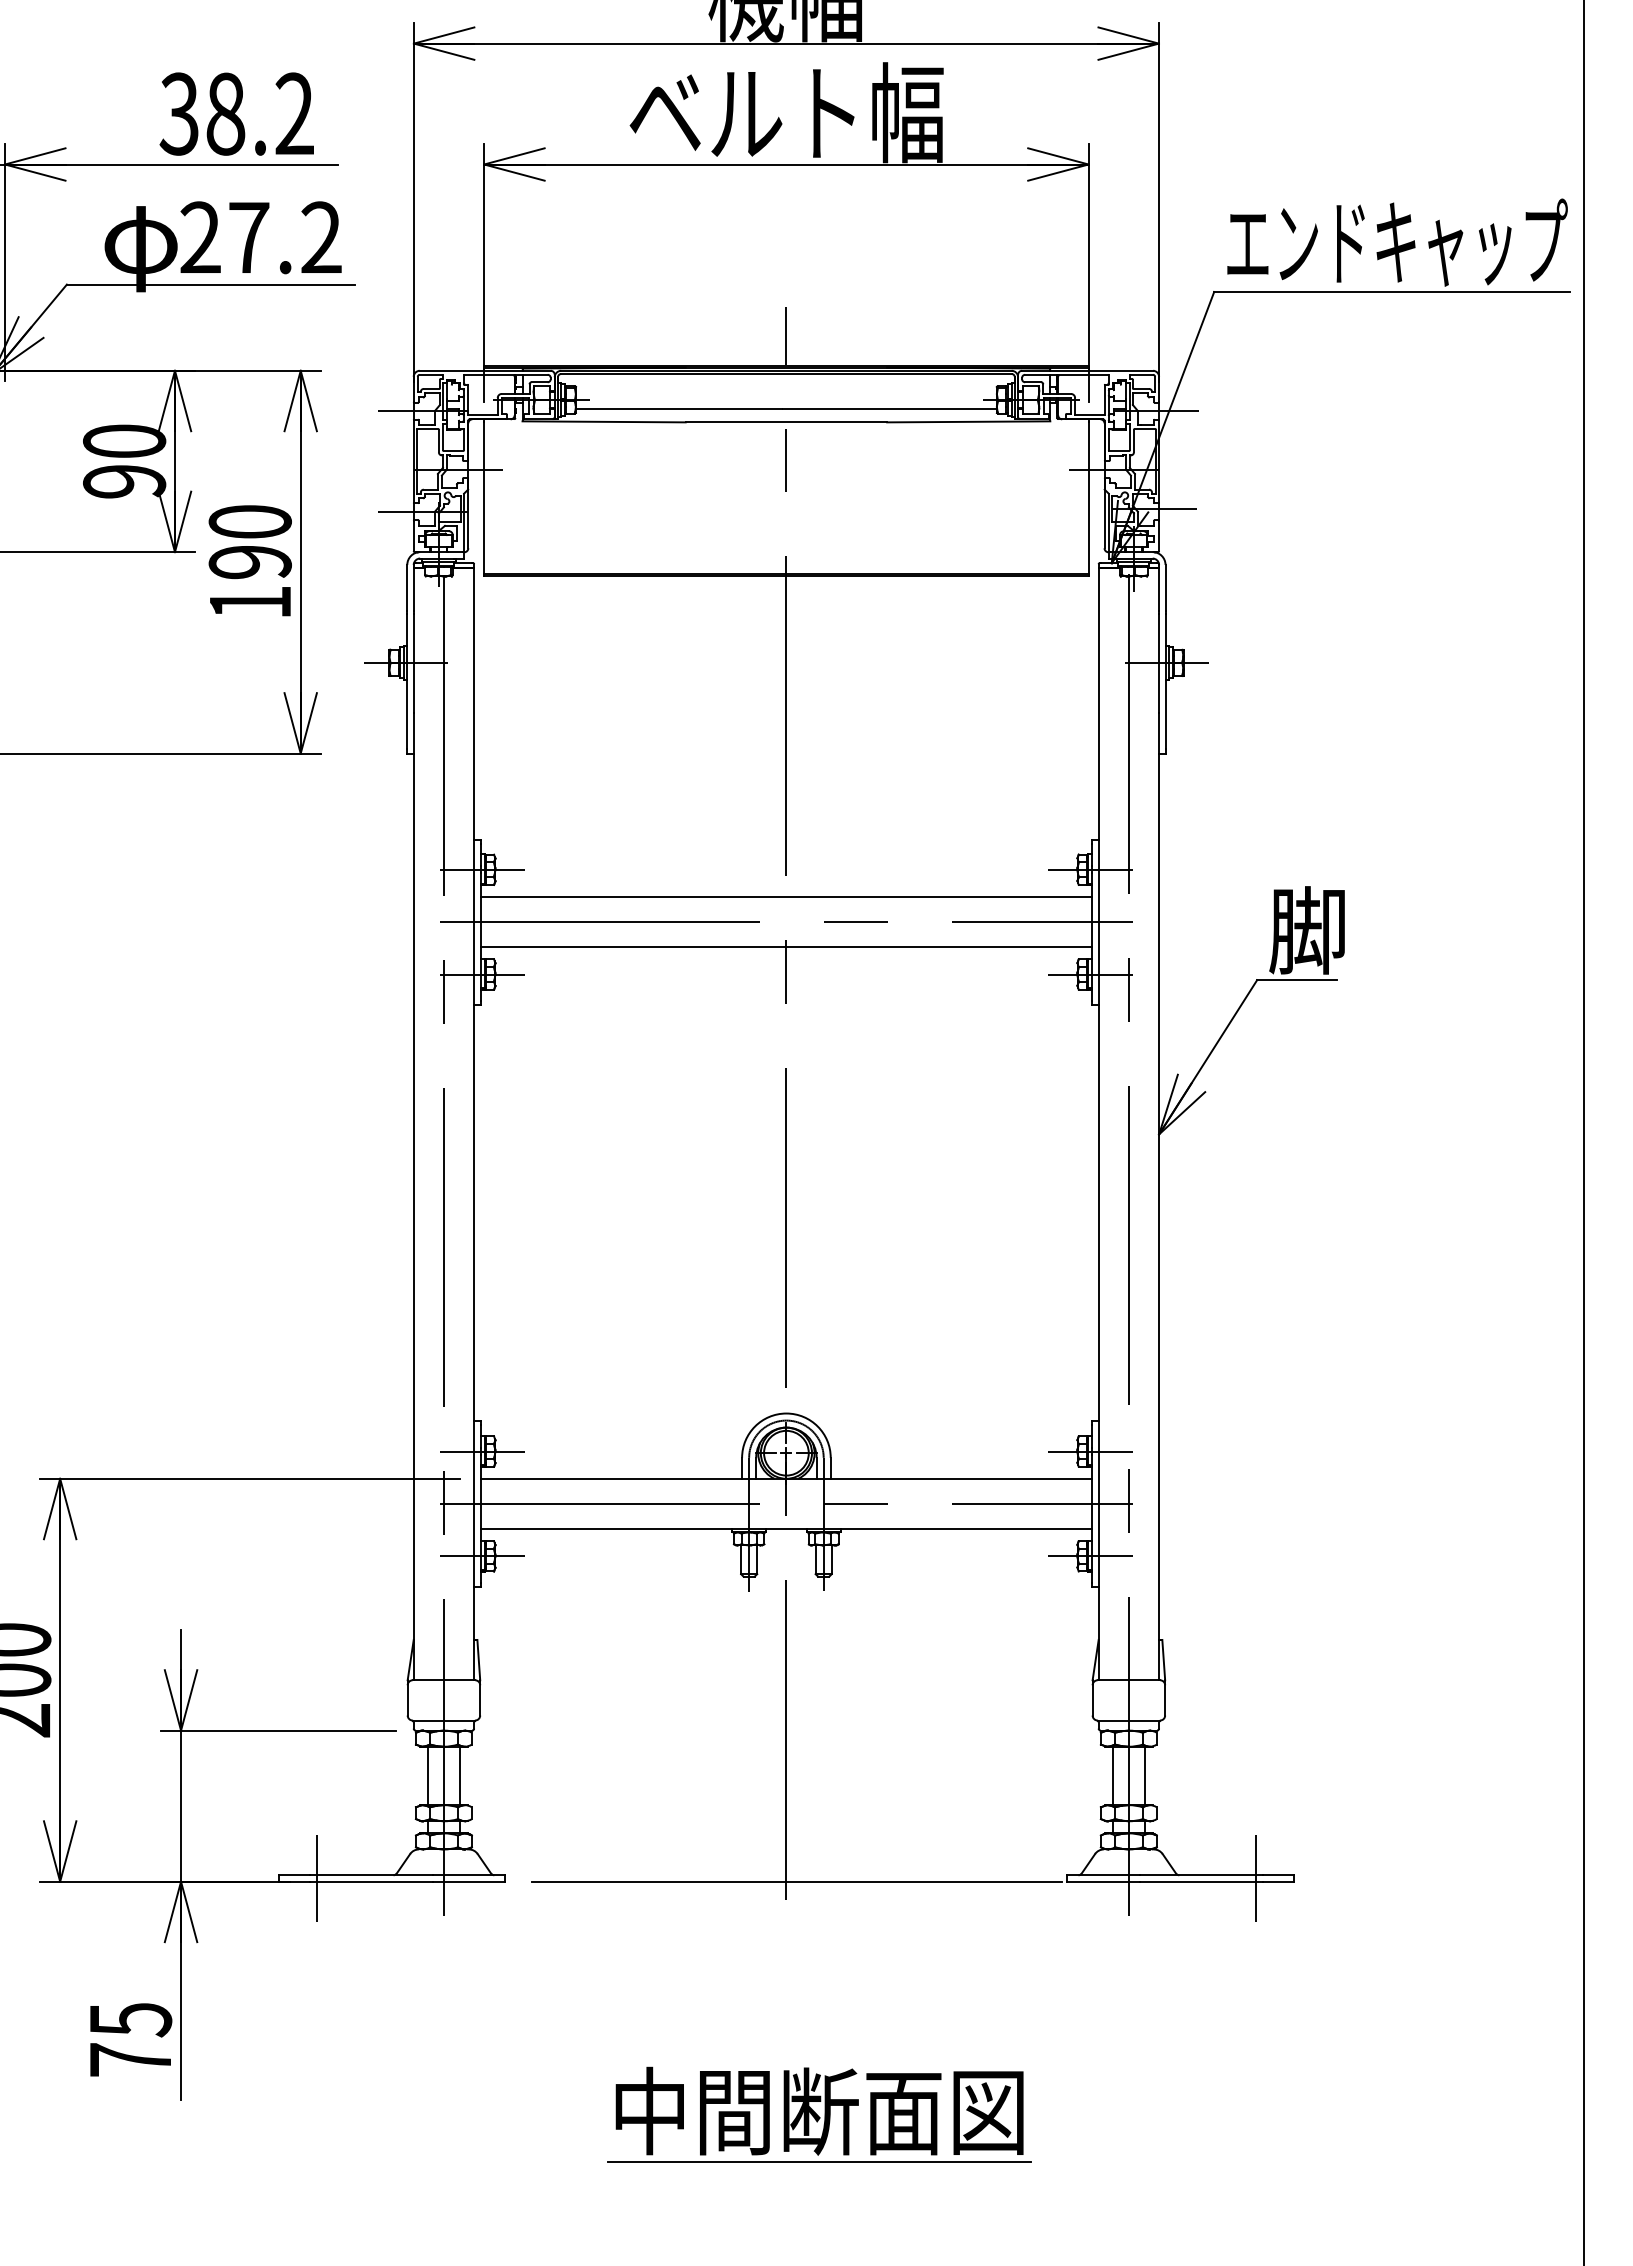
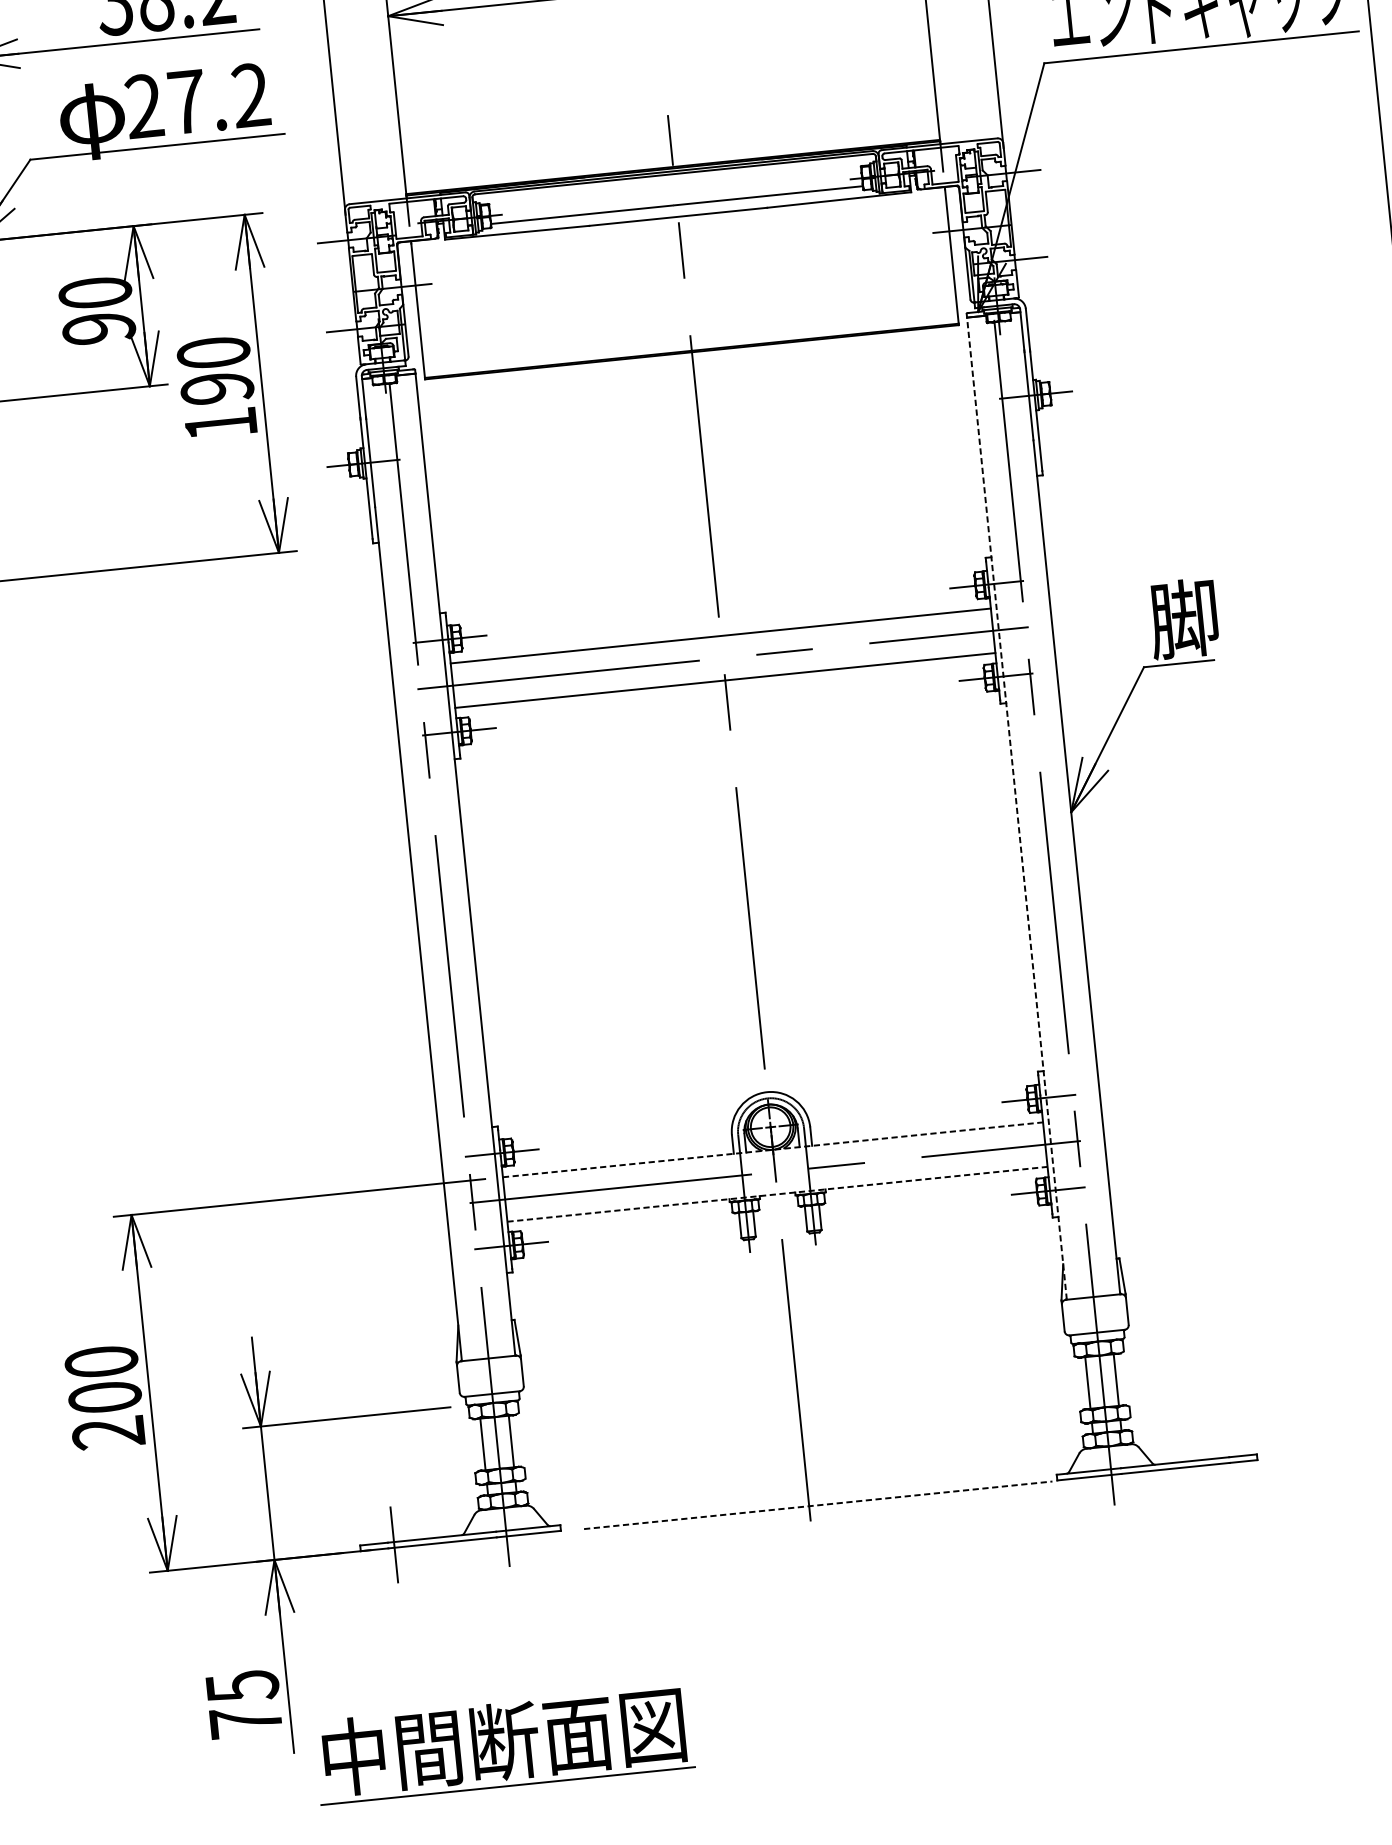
line: (1098, 1123) -> (1016, 808), solid -> dashed
line: (786, 1478) -> (773, 1149), solid -> dashed
line: (786, 1529) -> (777, 1194), solid -> dashed
line: (1255, 1878) -> (1223, 1460), removed
line: (797, 1882) -> (818, 1505), solid -> dashed
part: (819, 2114) -> (504, 1744), moved

